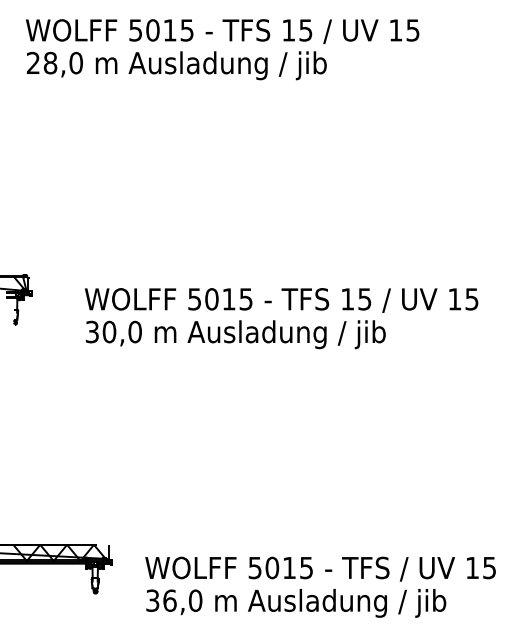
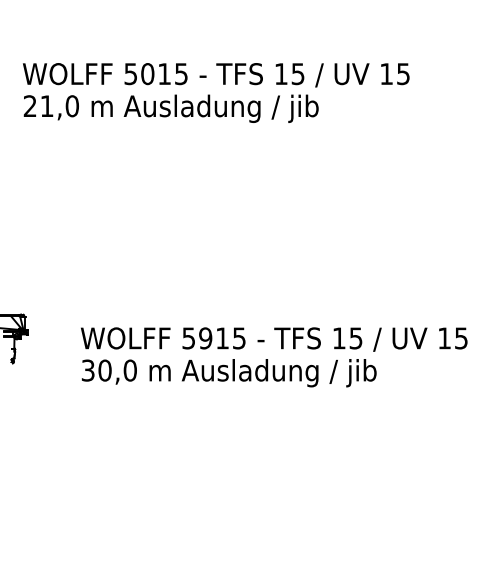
text: (50, 62) -> (47, 105), 28,0 -> 21,0
text: (211, 299) -> (205, 338), 5015 -> 5915

